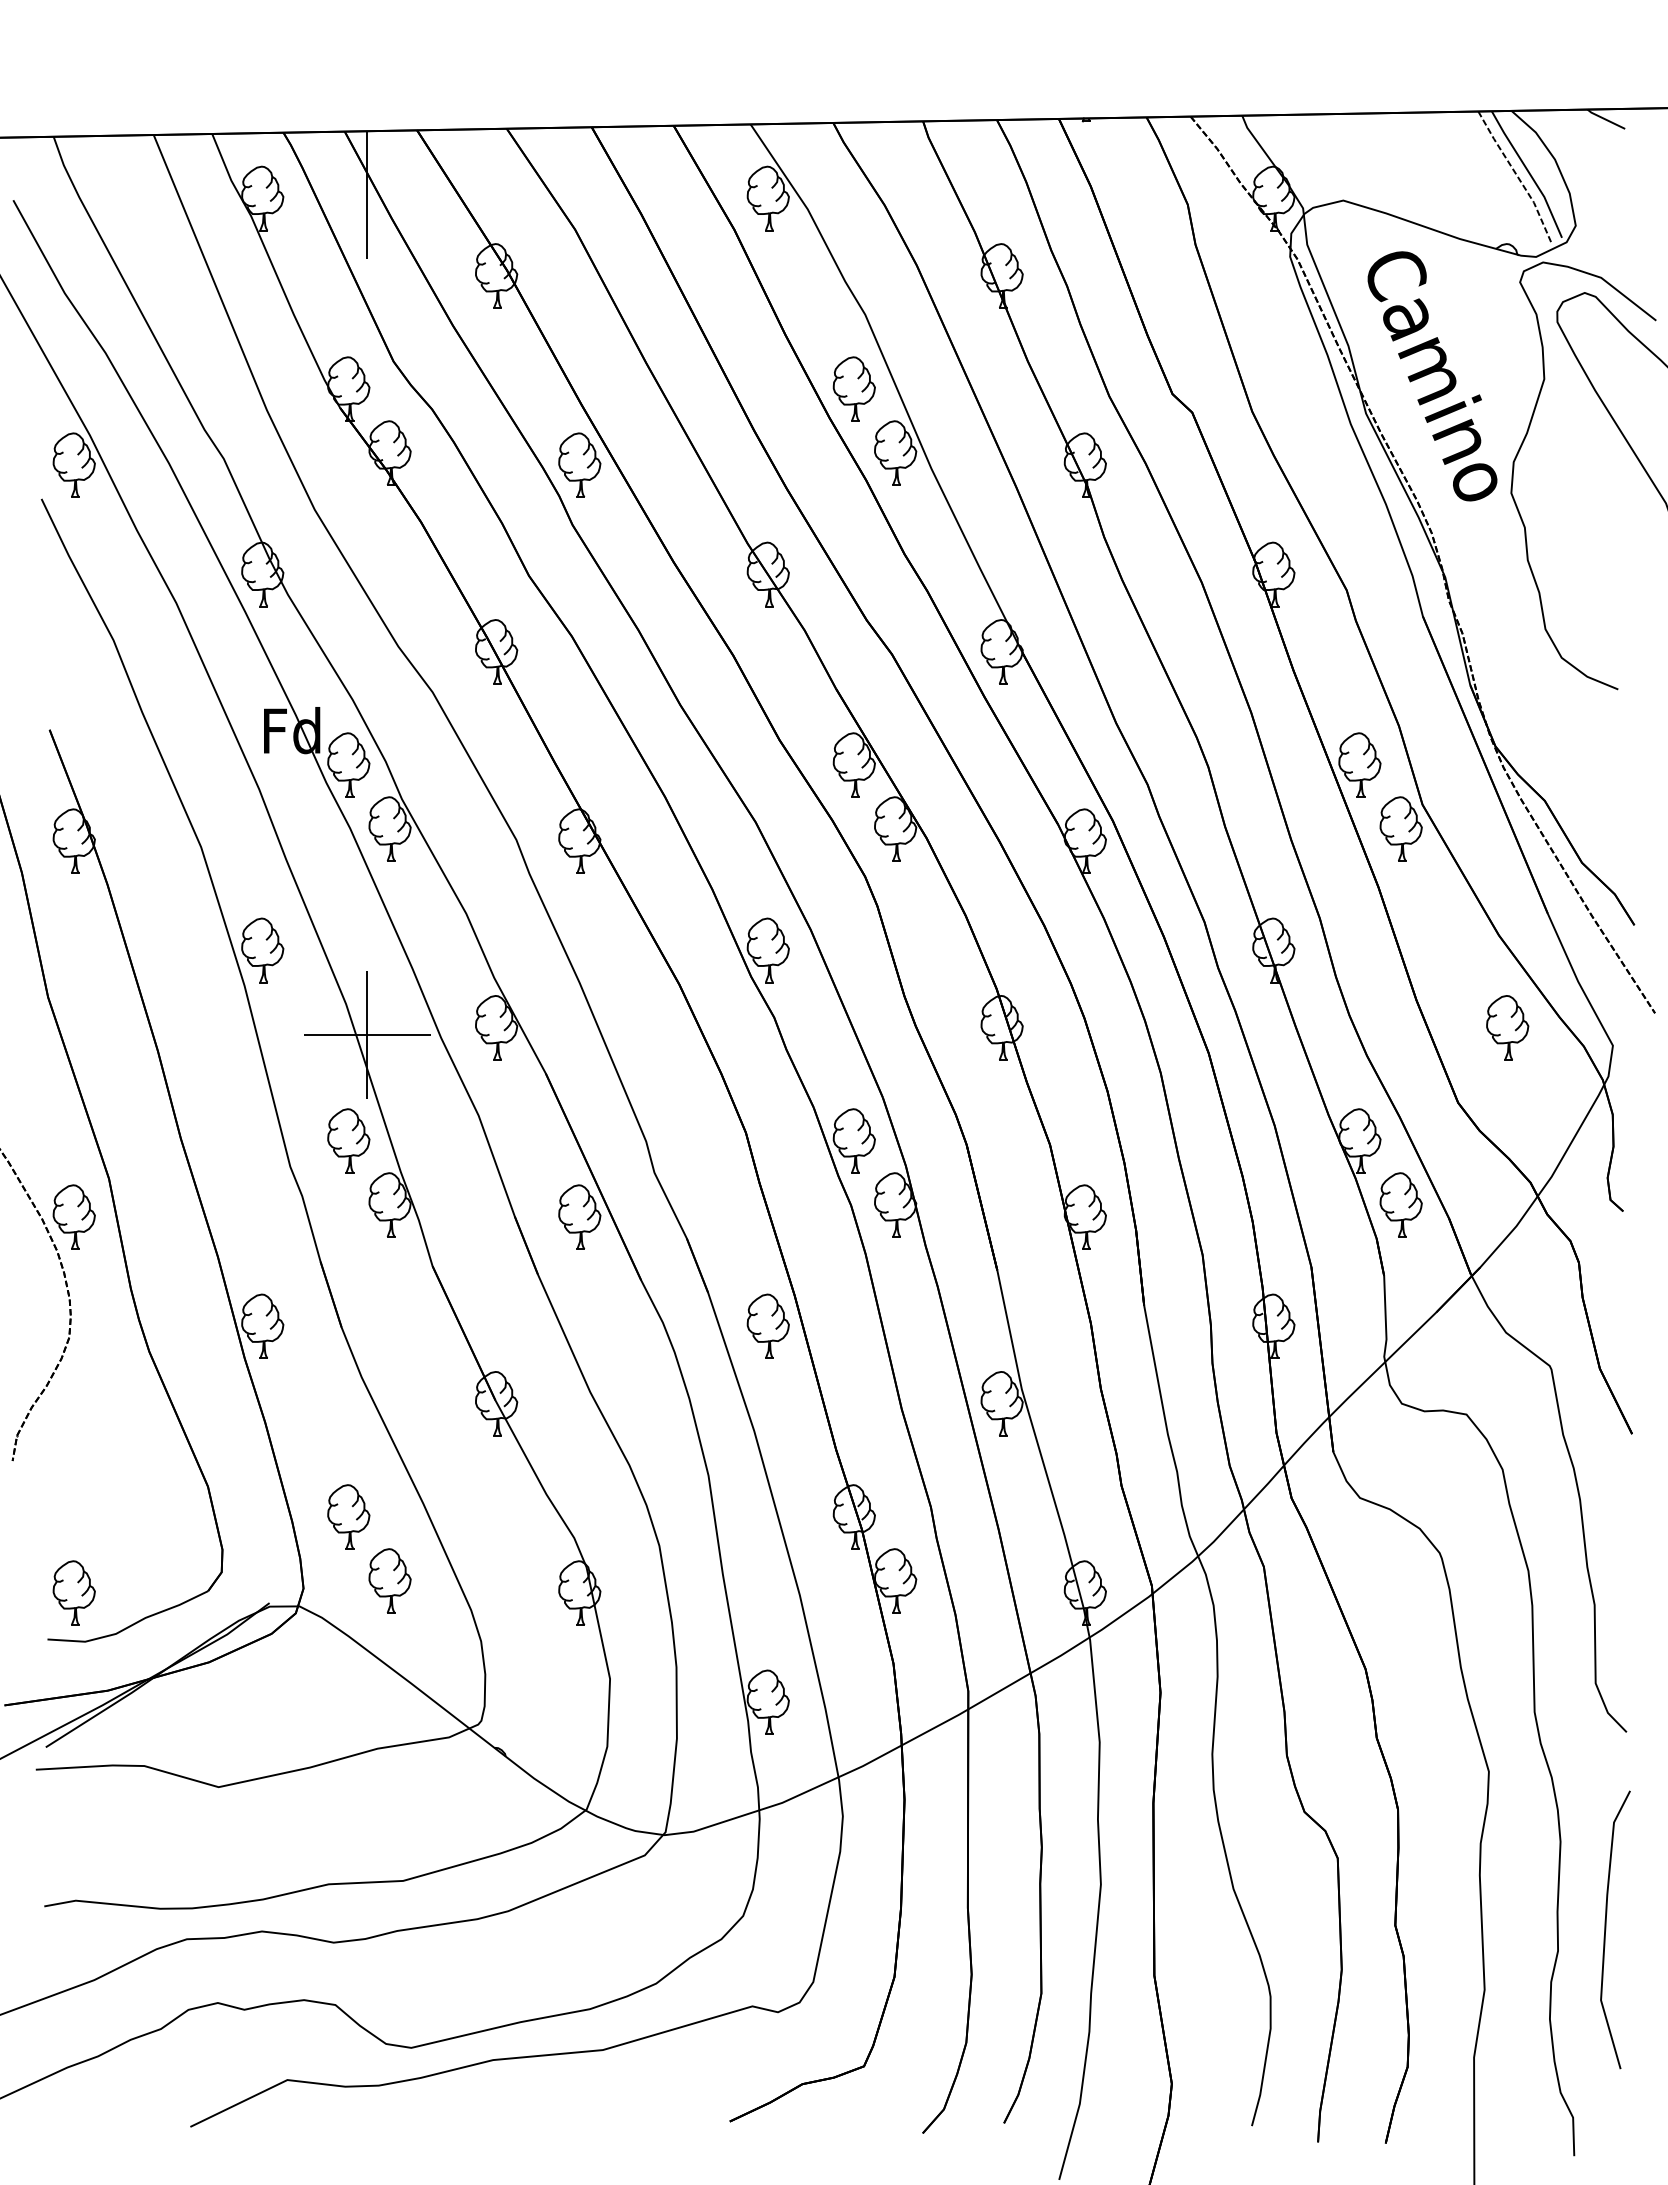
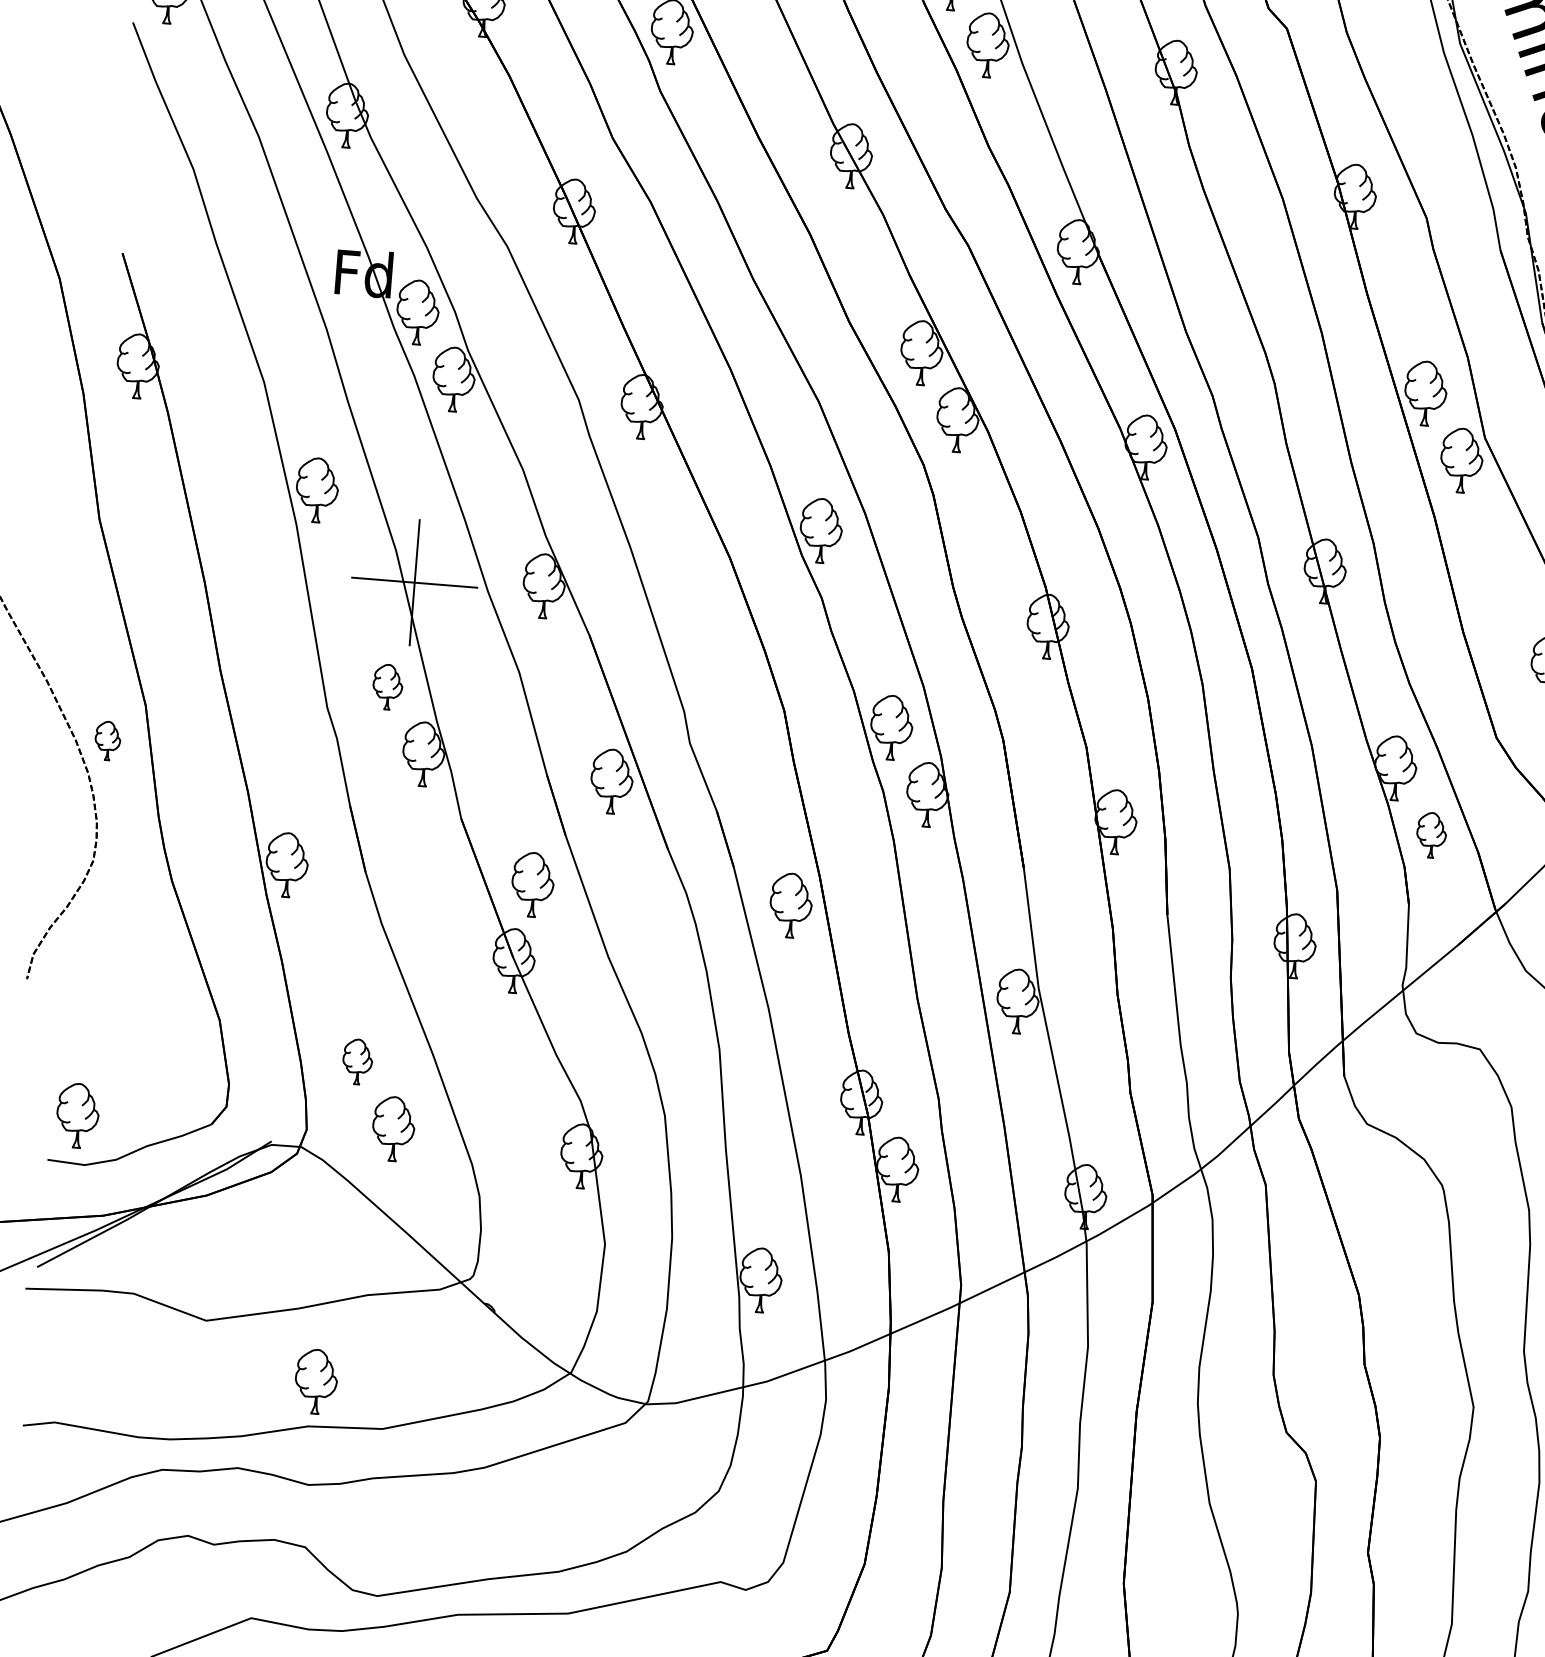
part: (348, 1140) -> (387, 686), size x0.7
part: (1400, 1204) -> (1430, 834), size x0.7
part: (73, 1216) -> (107, 740), size x0.6
part: (508, 1325) -> (532, 883), added
part: (348, 1516) -> (357, 1061), size x0.7
part: (332, 1838) -> (315, 1381), added

